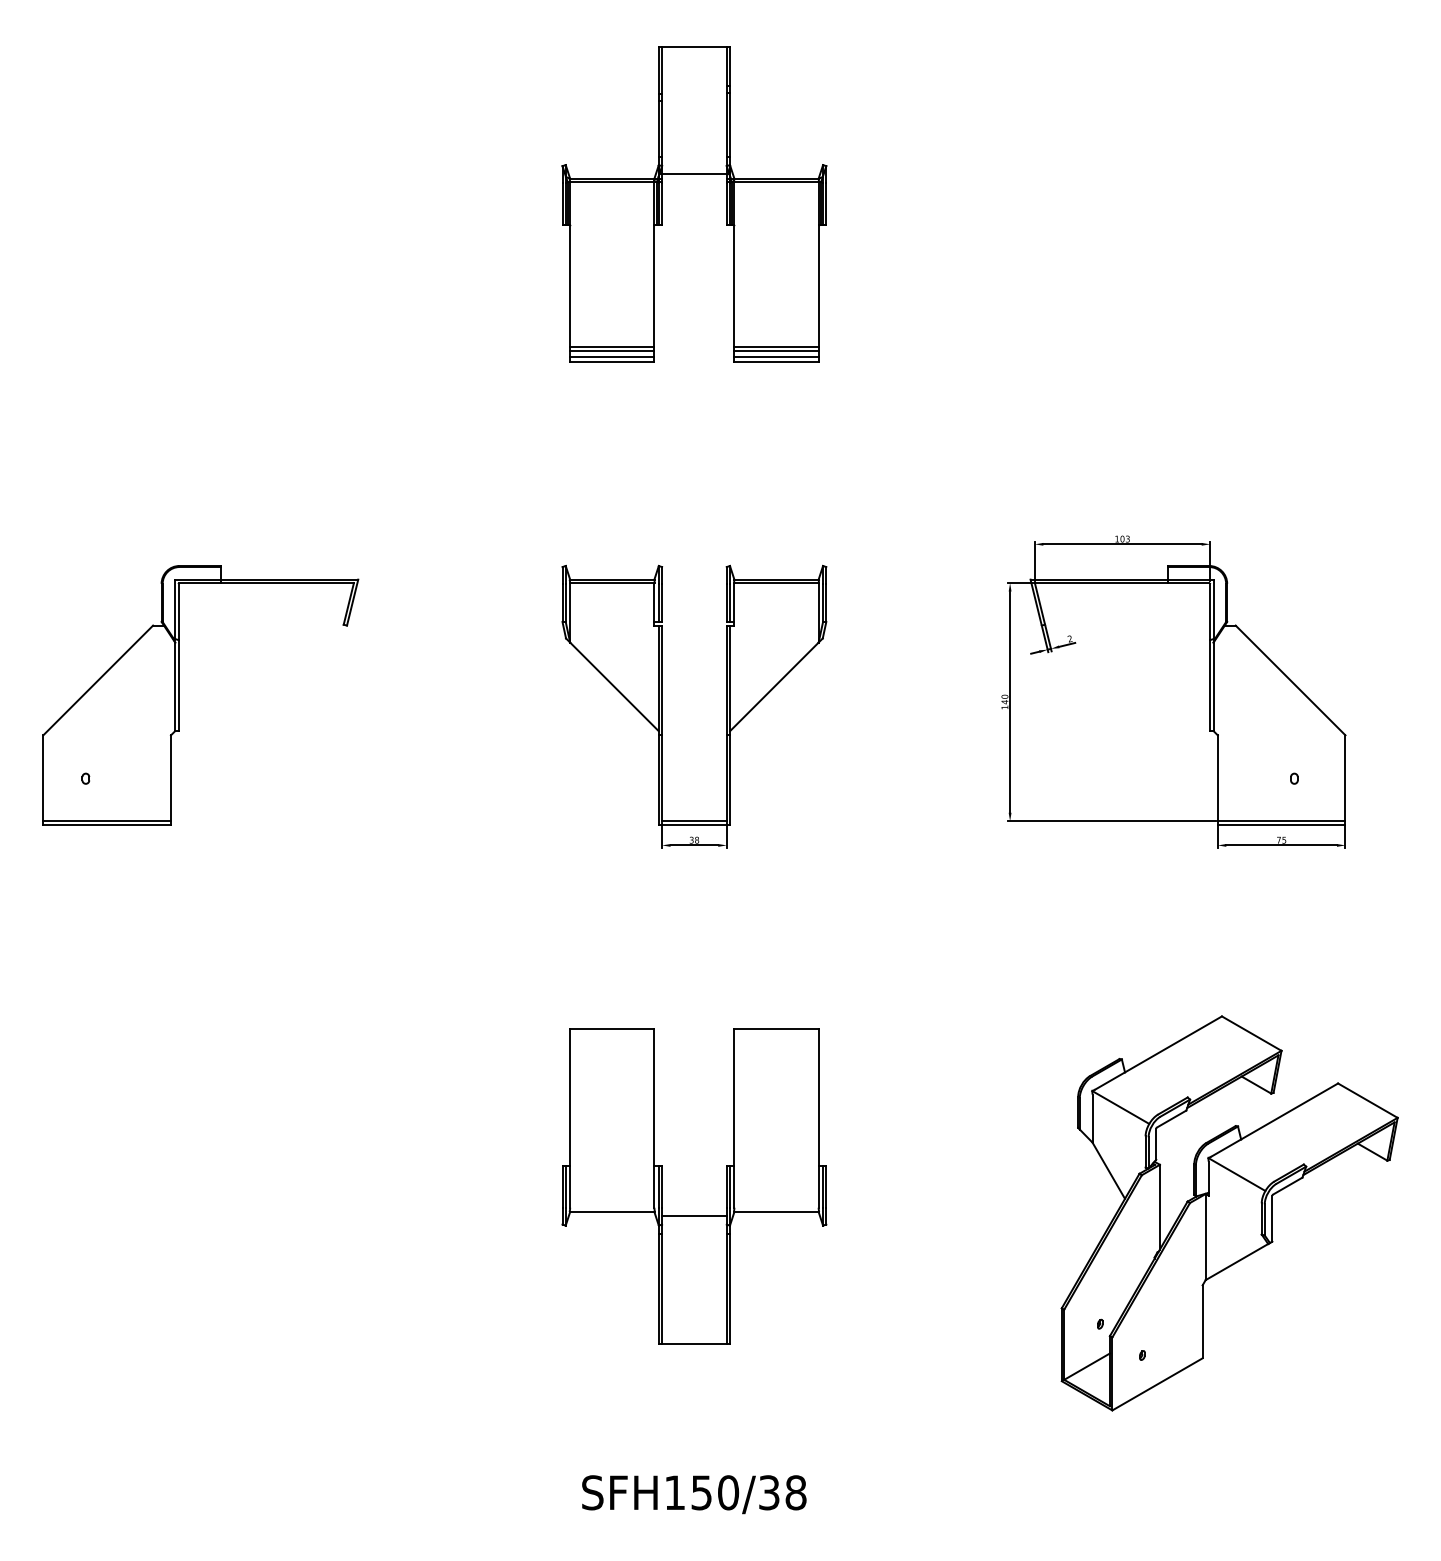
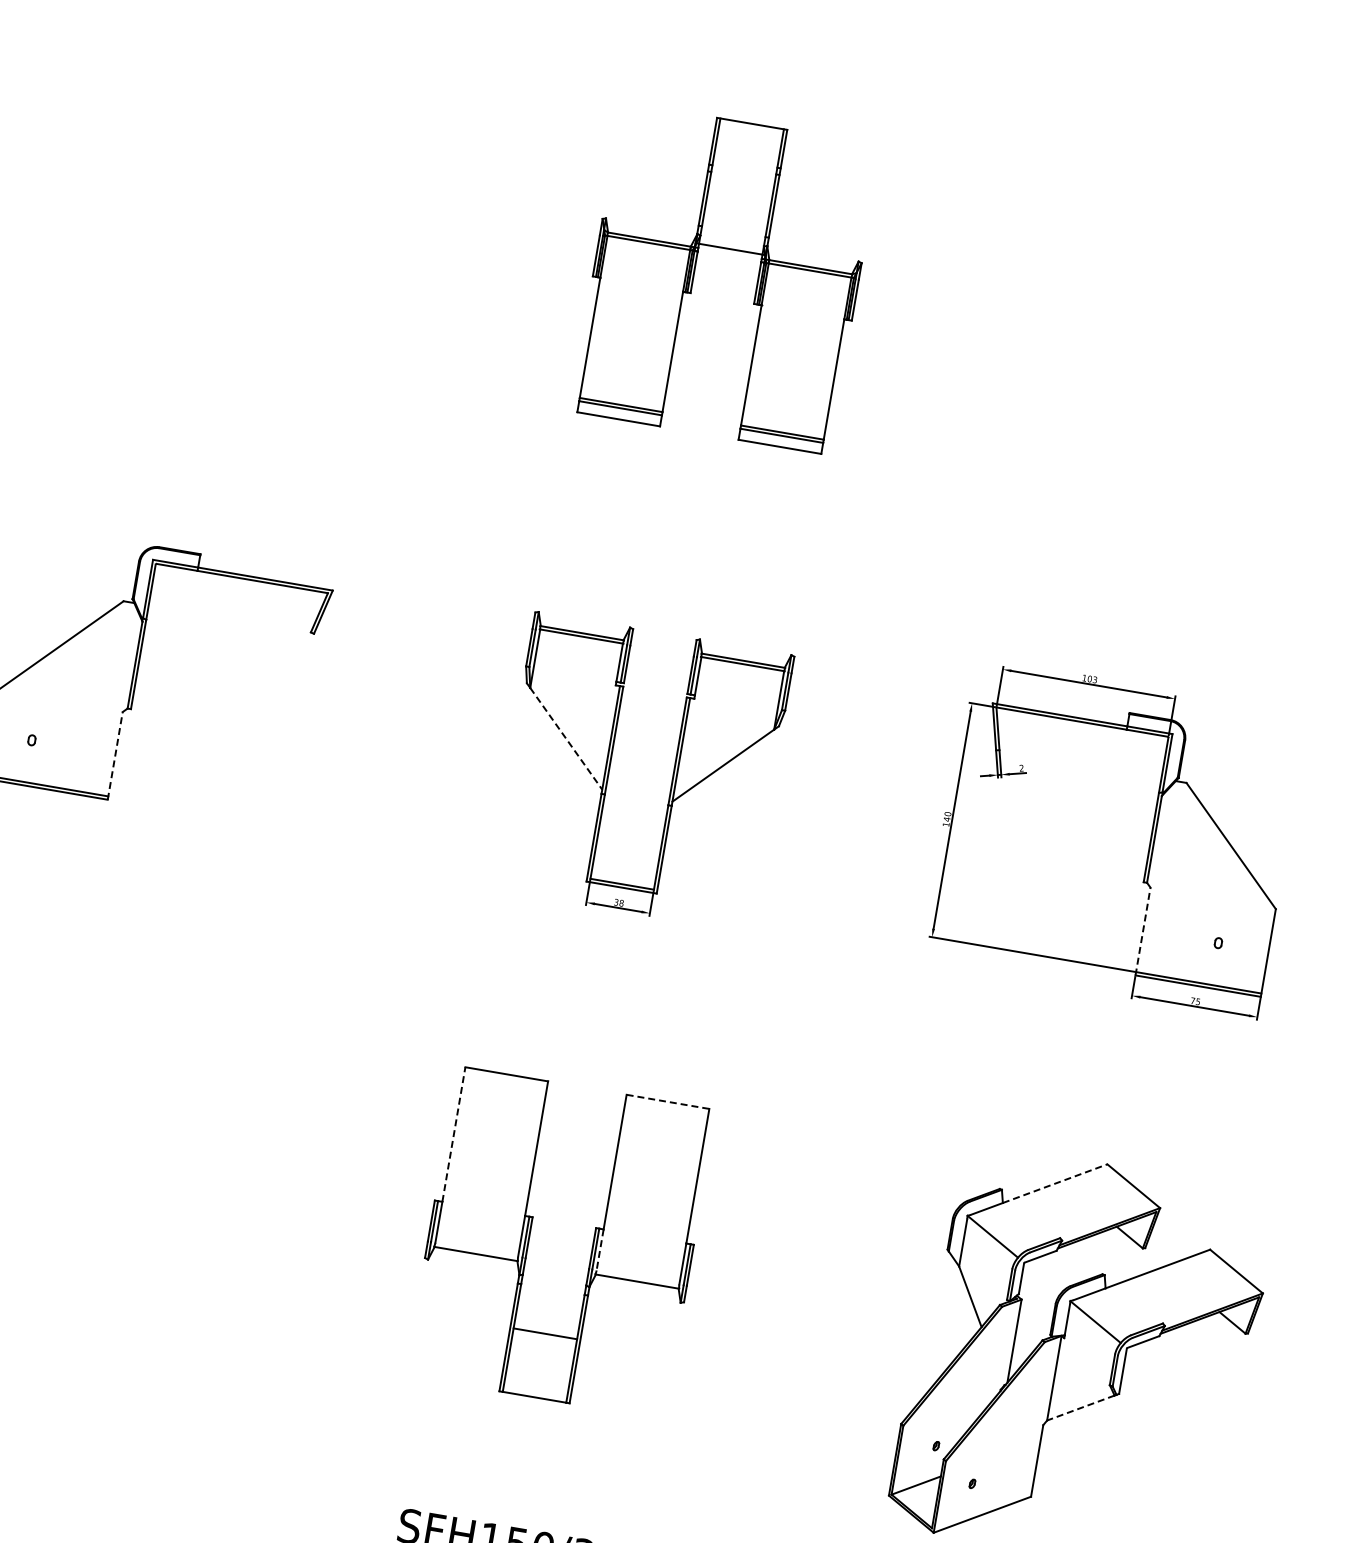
line: (612, 357) -> (619, 415), removed
line: (776, 357) -> (780, 442), removed
line: (614, 686) -> (566, 738), solid -> dashed
line: (170, 780) -> (114, 756), solid -> dashed
line: (1217, 780) -> (1142, 931), solid -> dashed
line: (777, 1028) -> (669, 1101), solid -> dashed
line: (1173, 1044) -> (1055, 1183), solid -> dashed
line: (570, 1097) -> (454, 1134), solid -> dashed
line: (734, 1186) -> (600, 1249), solid -> dashed
line: (694, 1216) -> (545, 1334), moved
line: (1236, 1262) -> (1080, 1408), solid -> dashed

